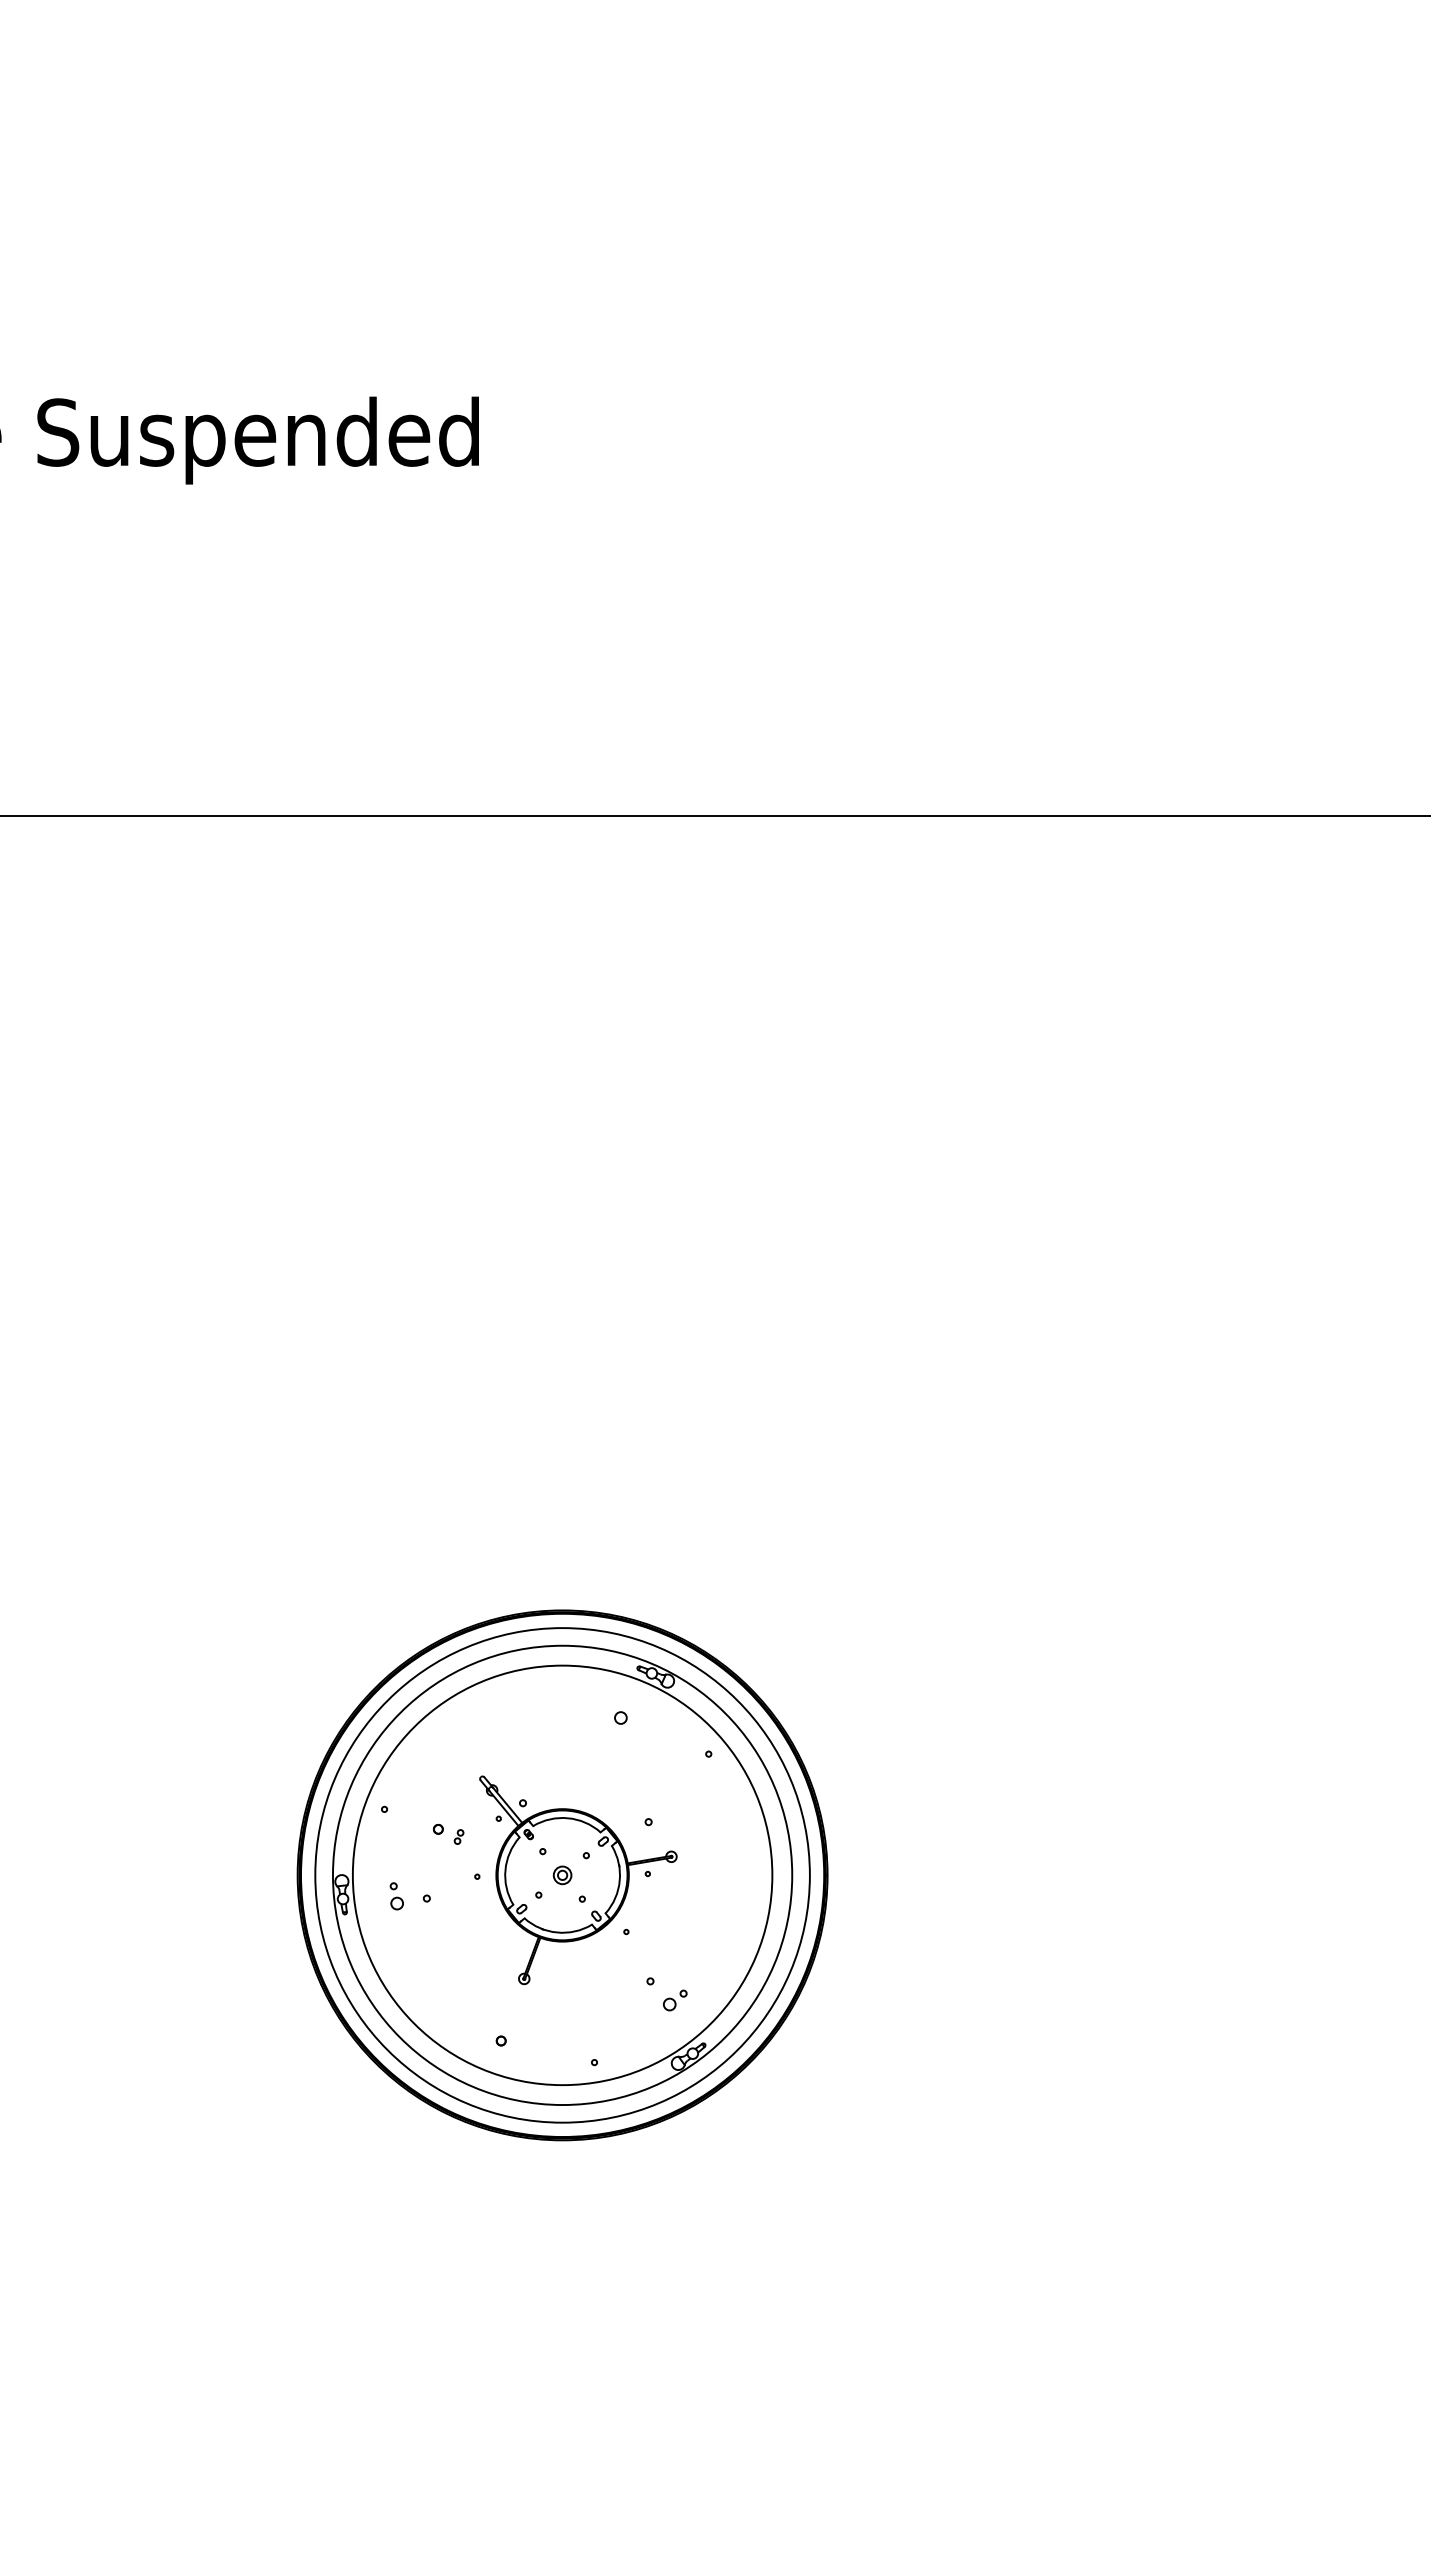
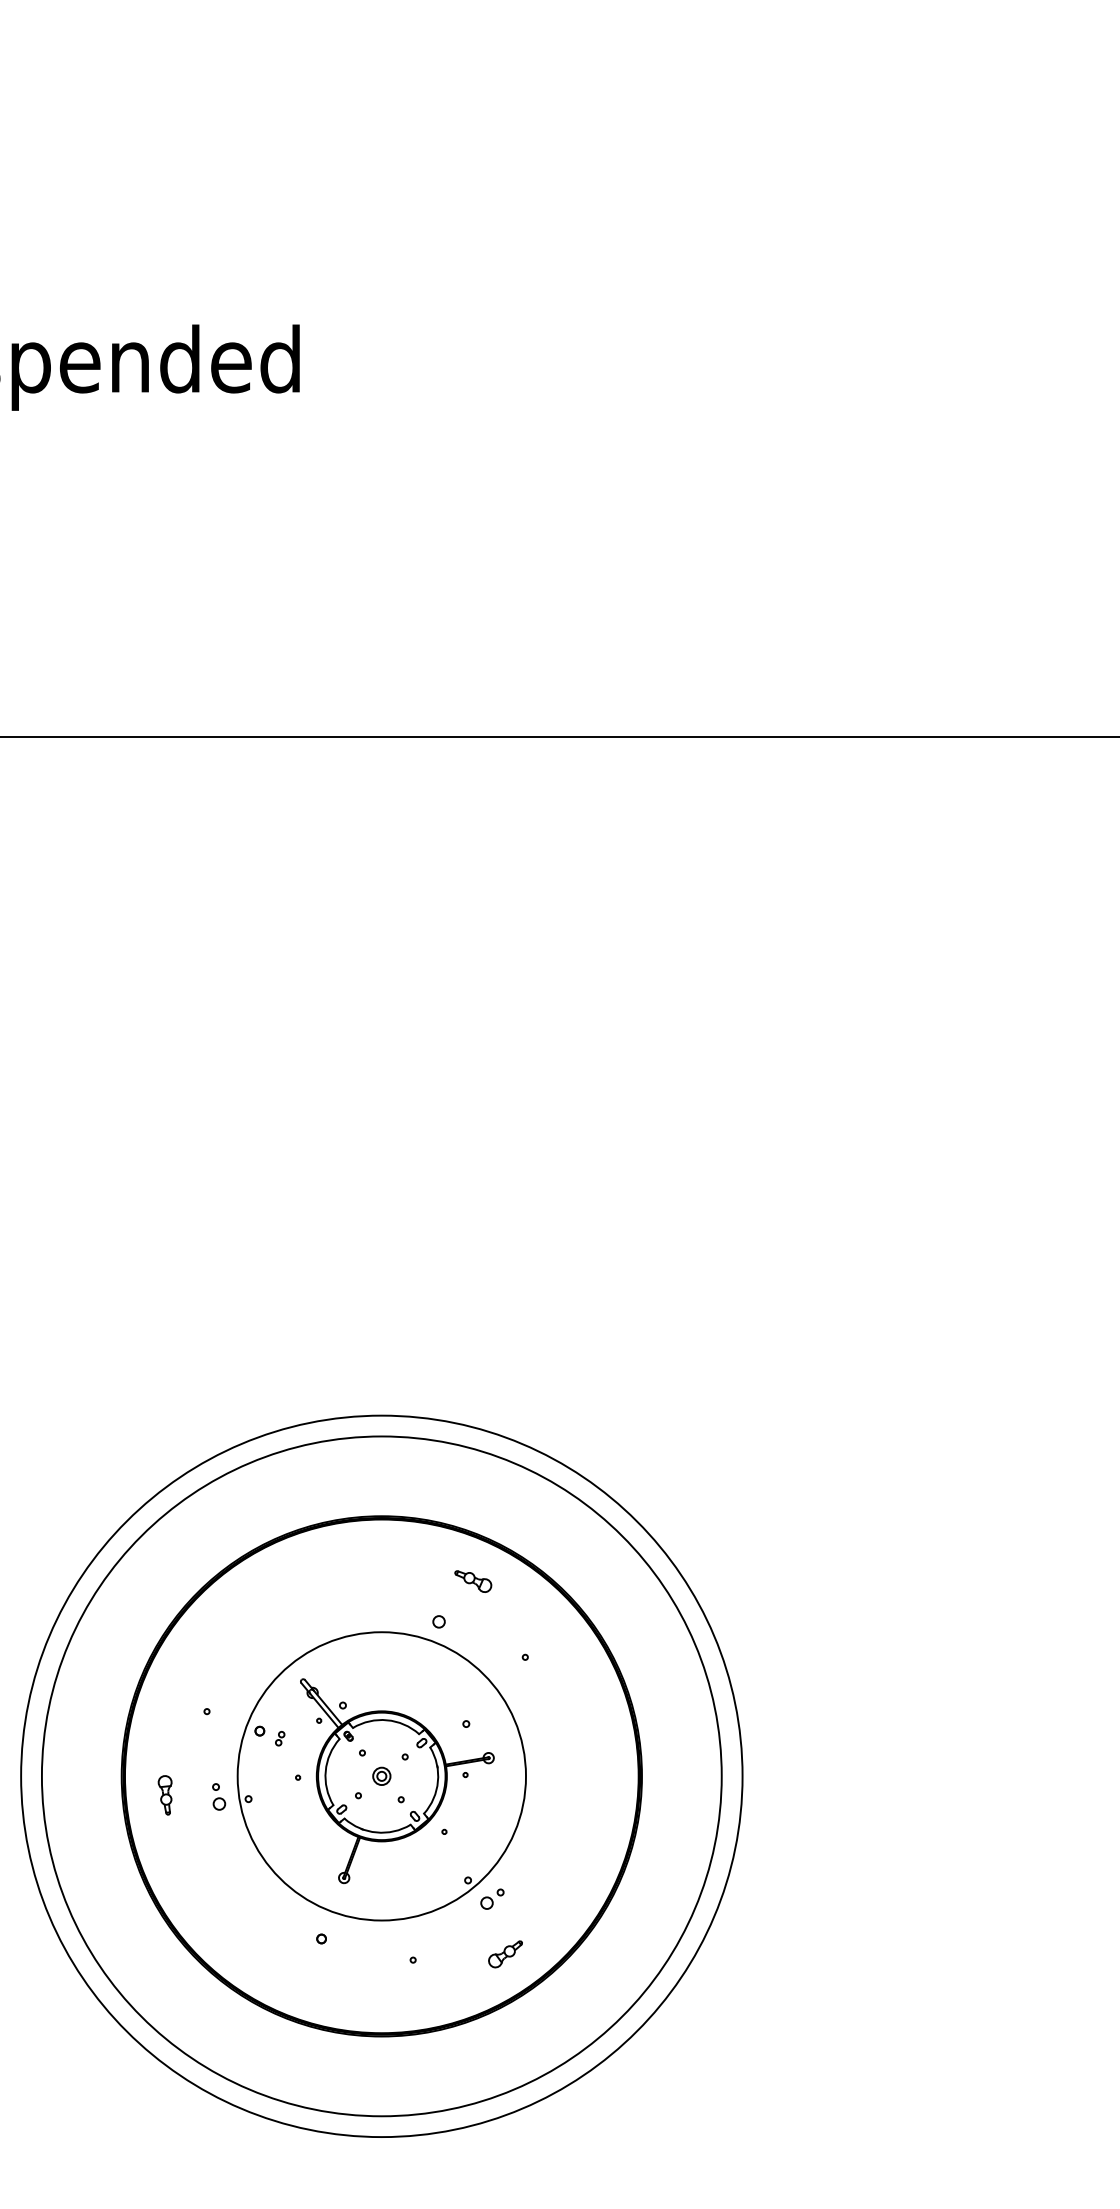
circle: (562, 1875) -> (381, 1776), size x0.7
circle: (562, 1875) -> (381, 1776), size x1.4
circle: (562, 1875) -> (381, 1776), size x1.6

